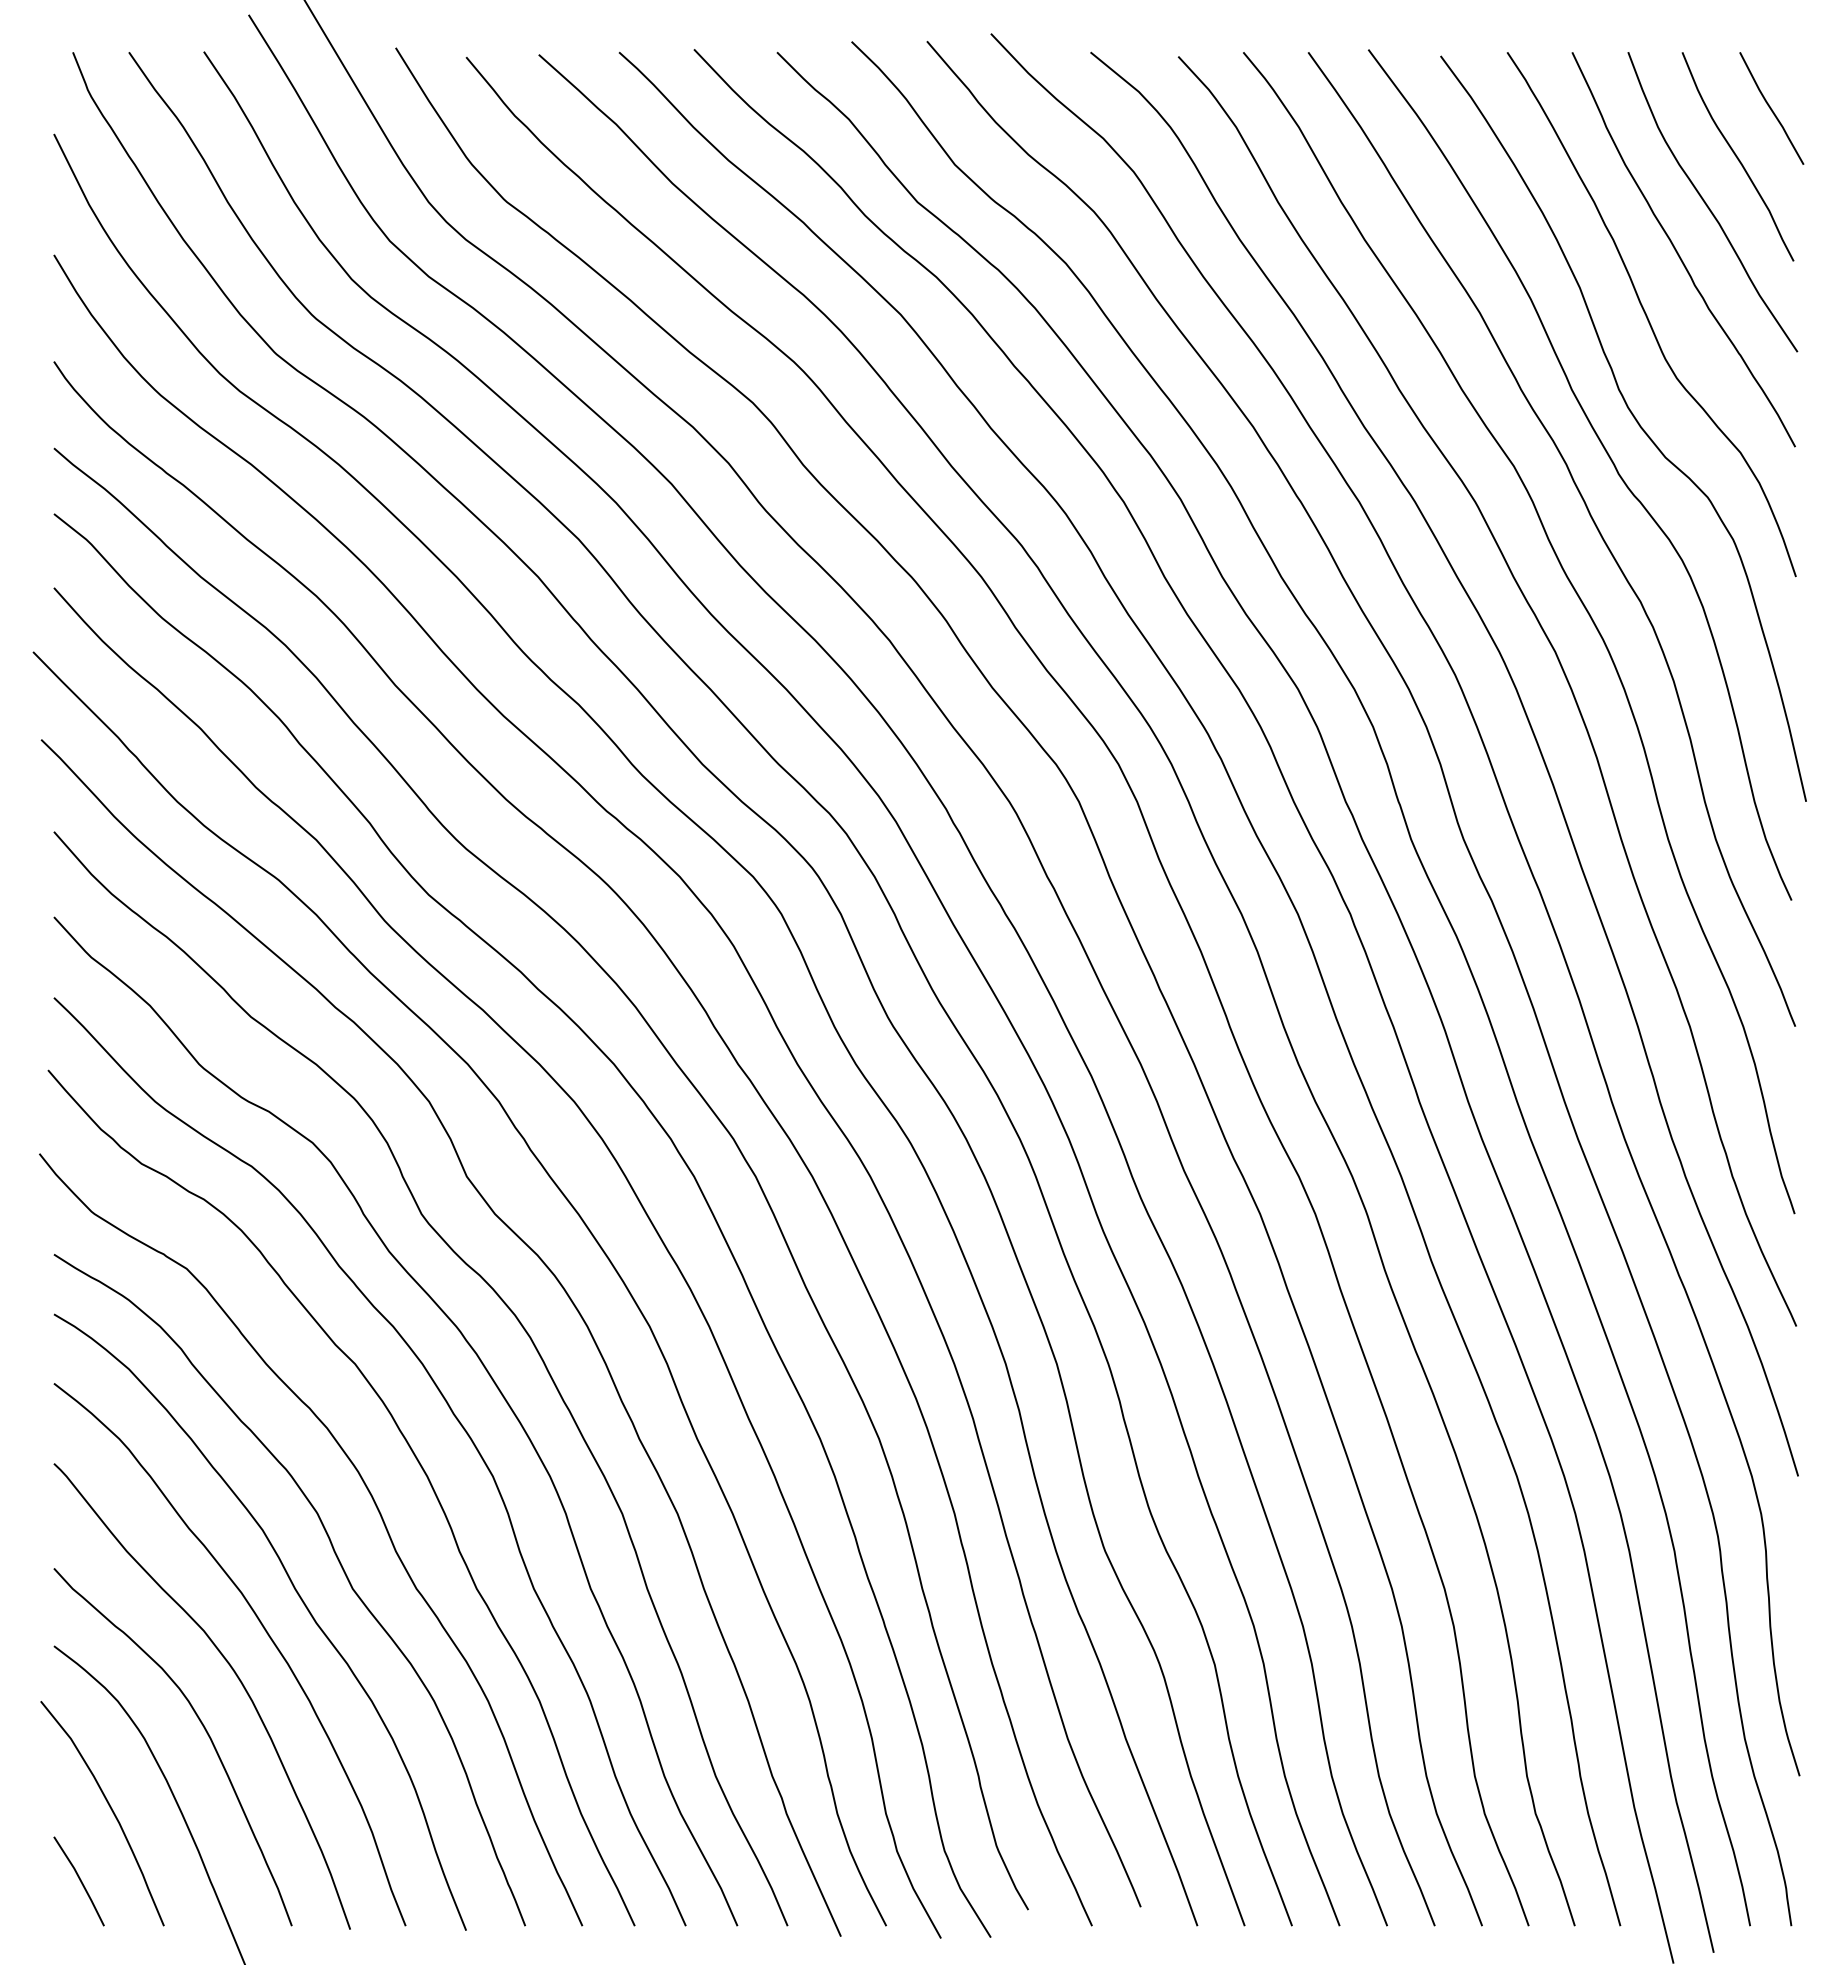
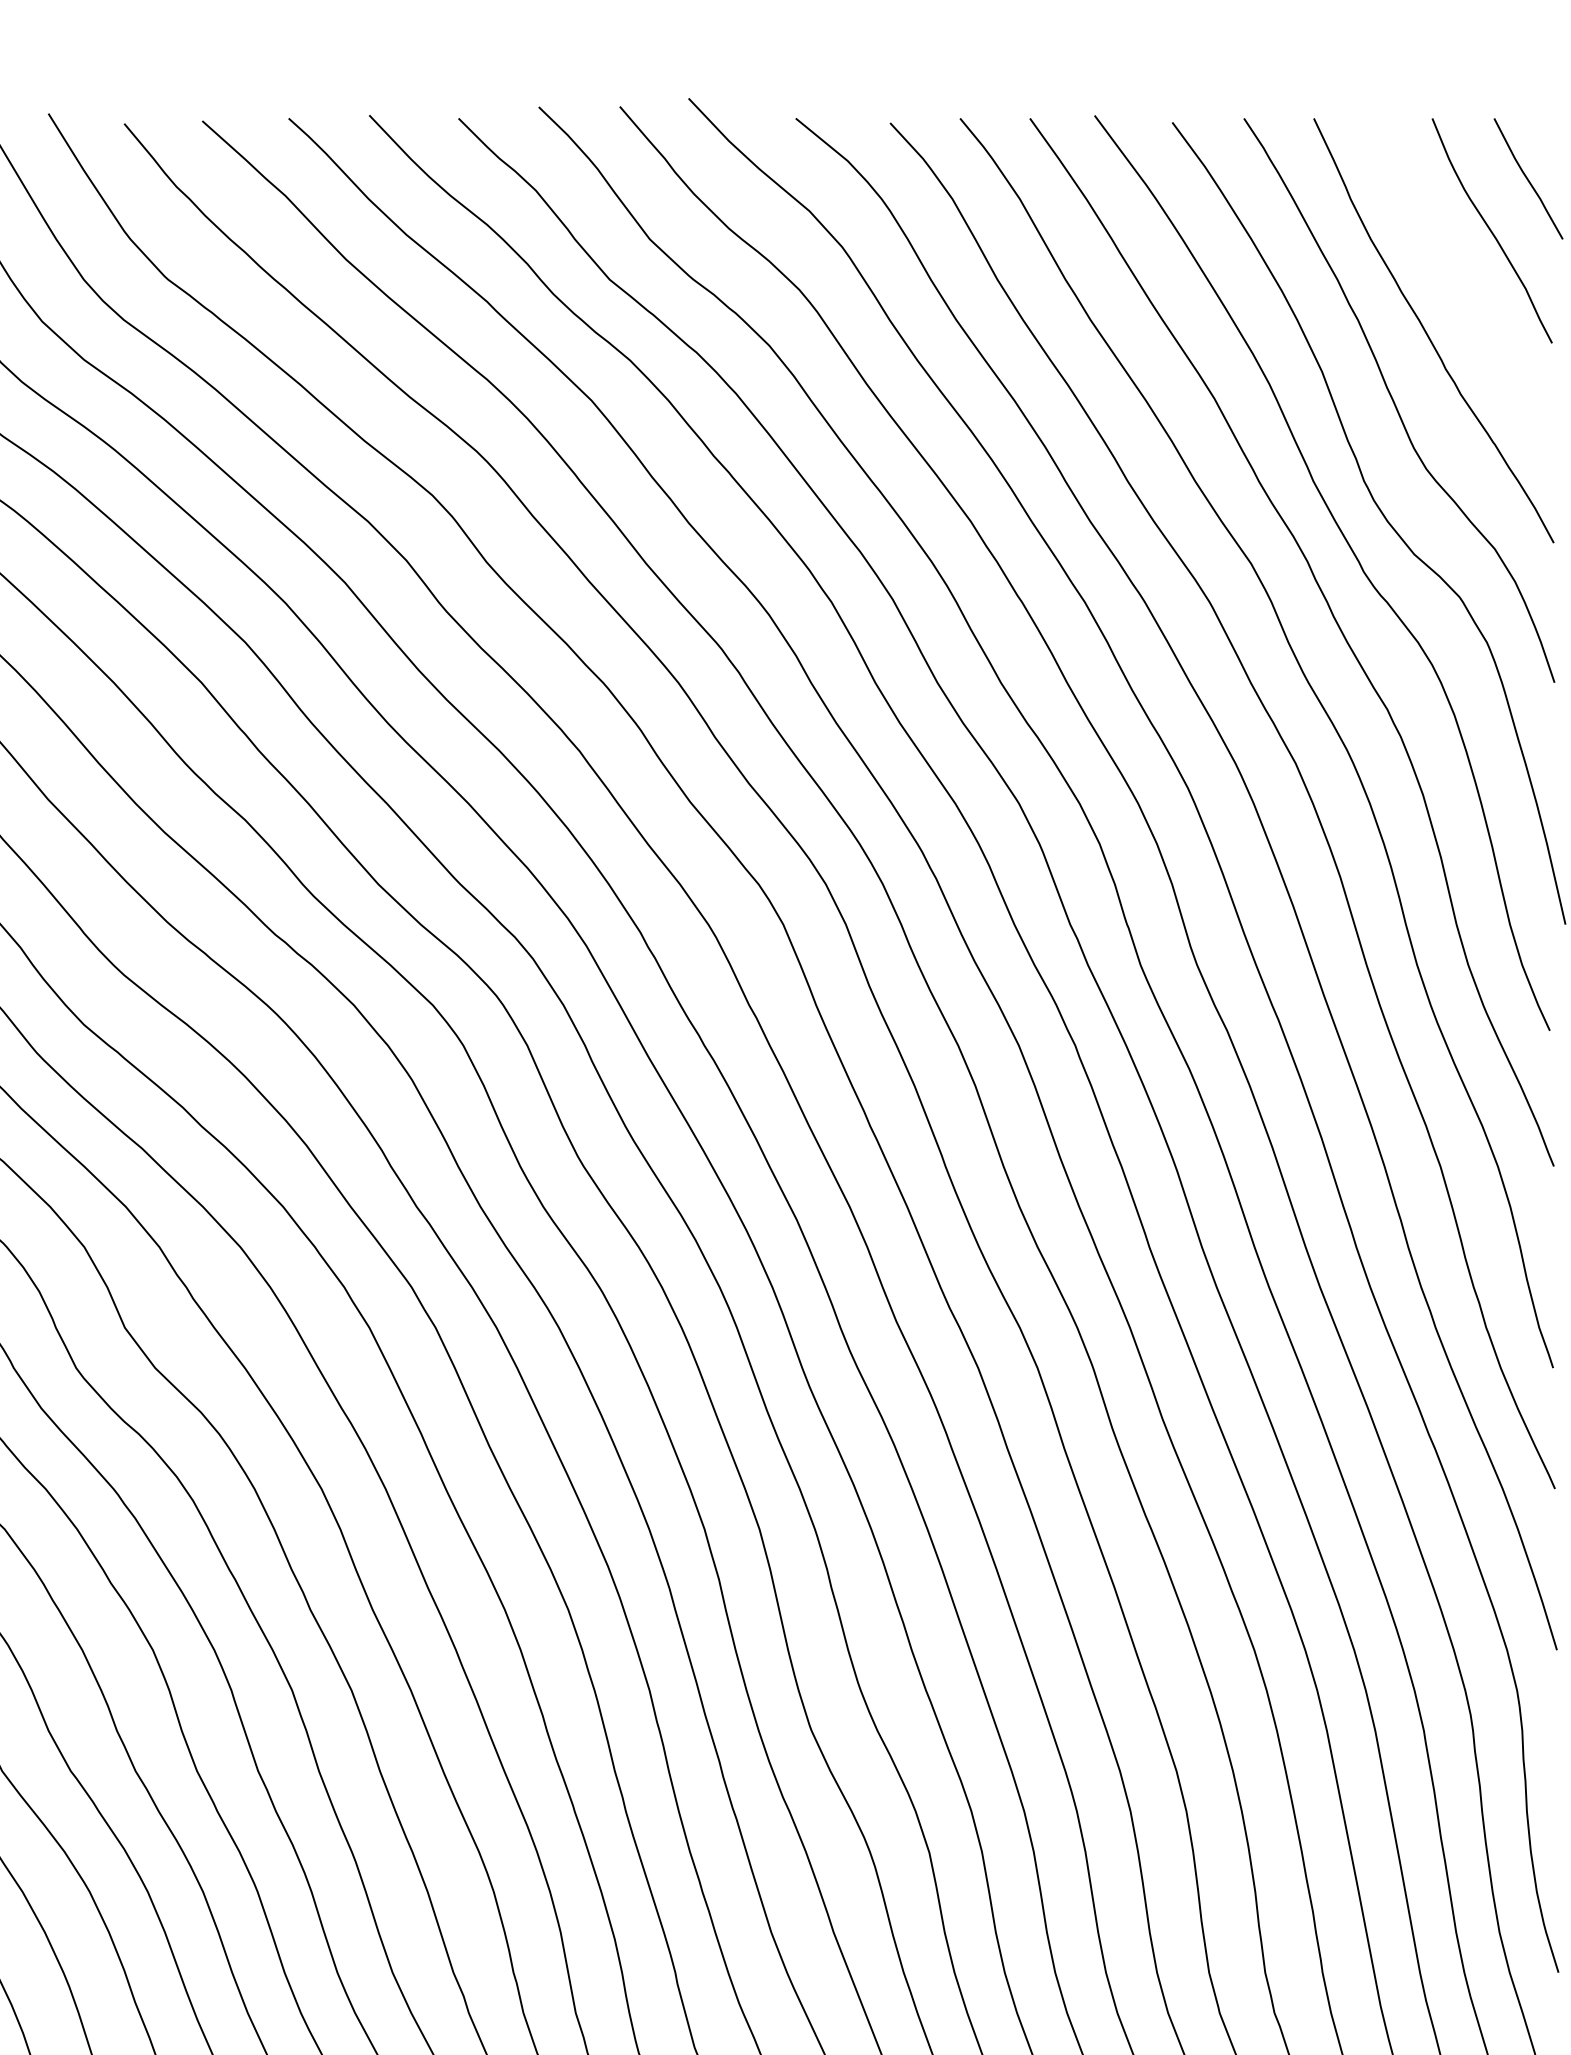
curve: (1708, 205) -> (1460, 283), removed

